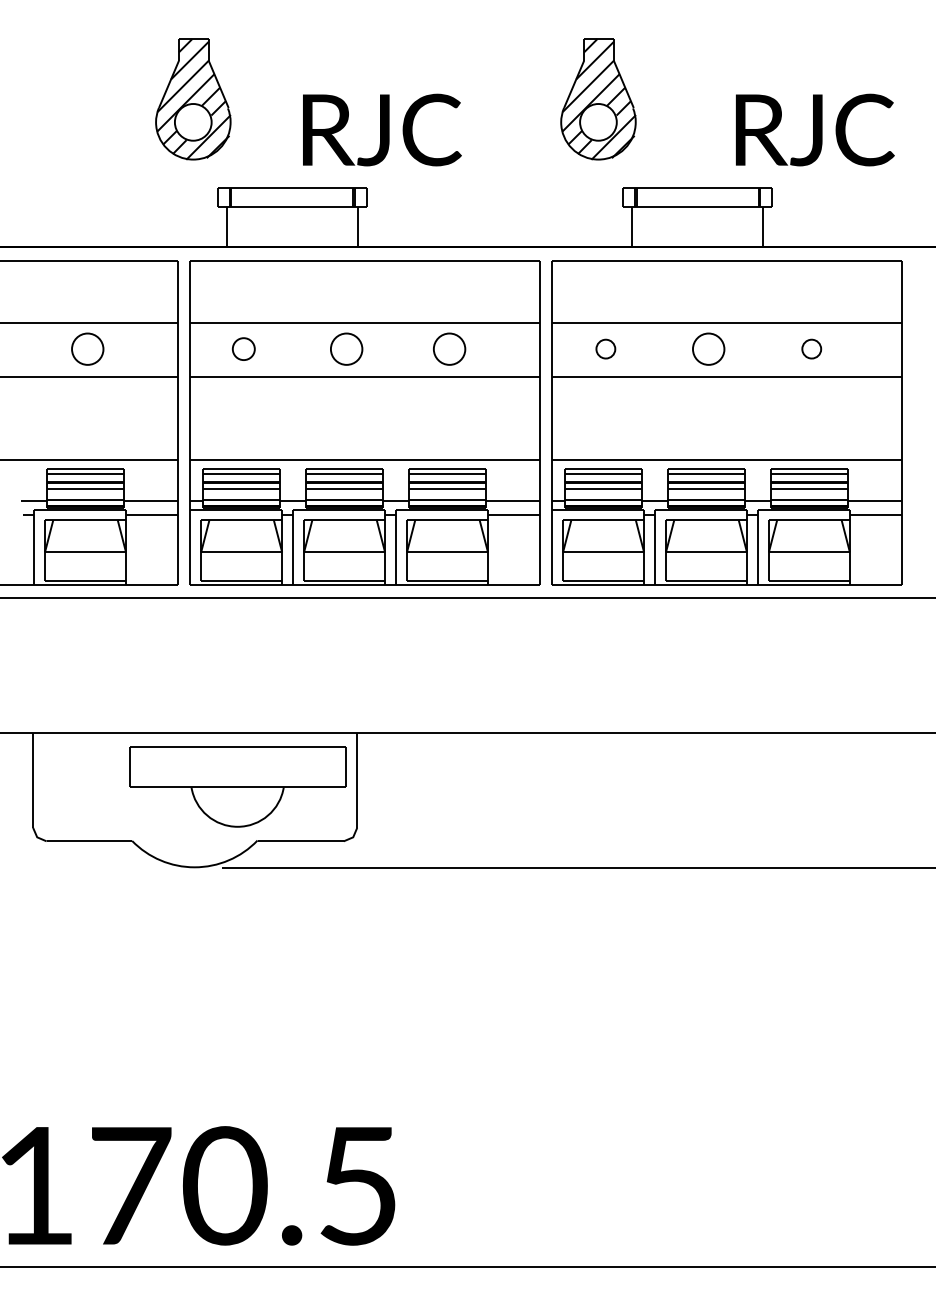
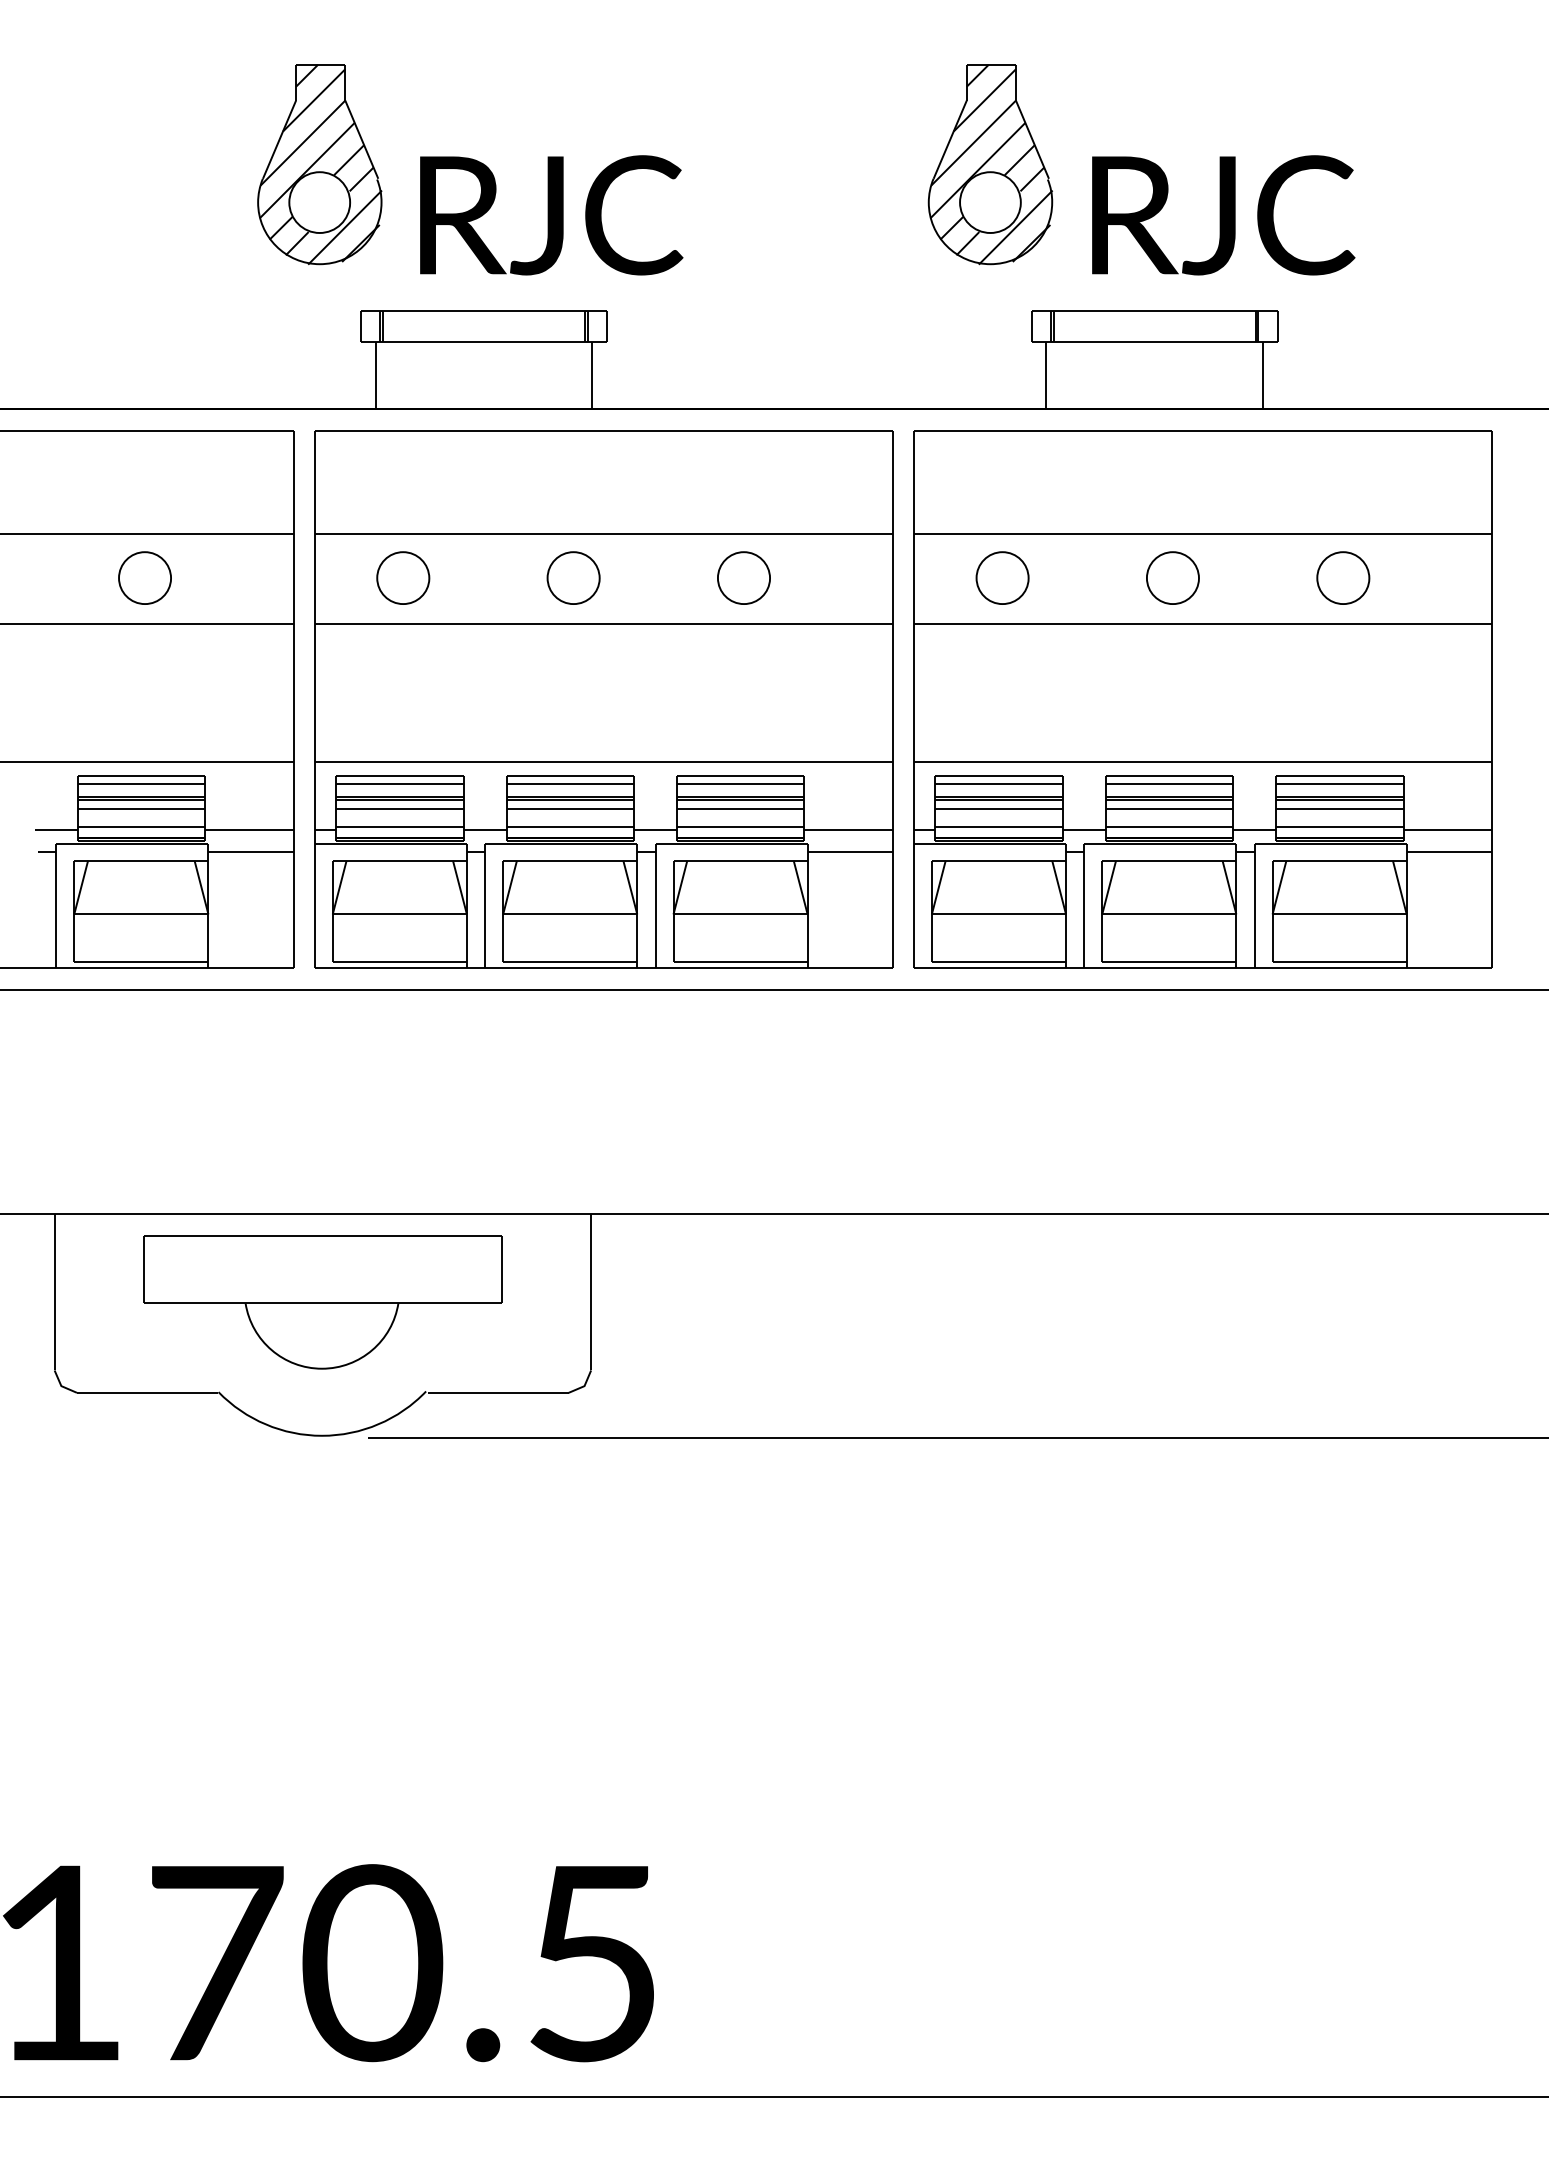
text: (382, 129) -> (551, 214), moved
text: (815, 129) -> (1223, 214), moved
part: (243, 348) -> (402, 576), size x1.43
part: (605, 348) -> (1002, 576), size x1.67
part: (811, 348) -> (1343, 576), size x1.67
part: (237, 786) -> (321, 1301), moved

